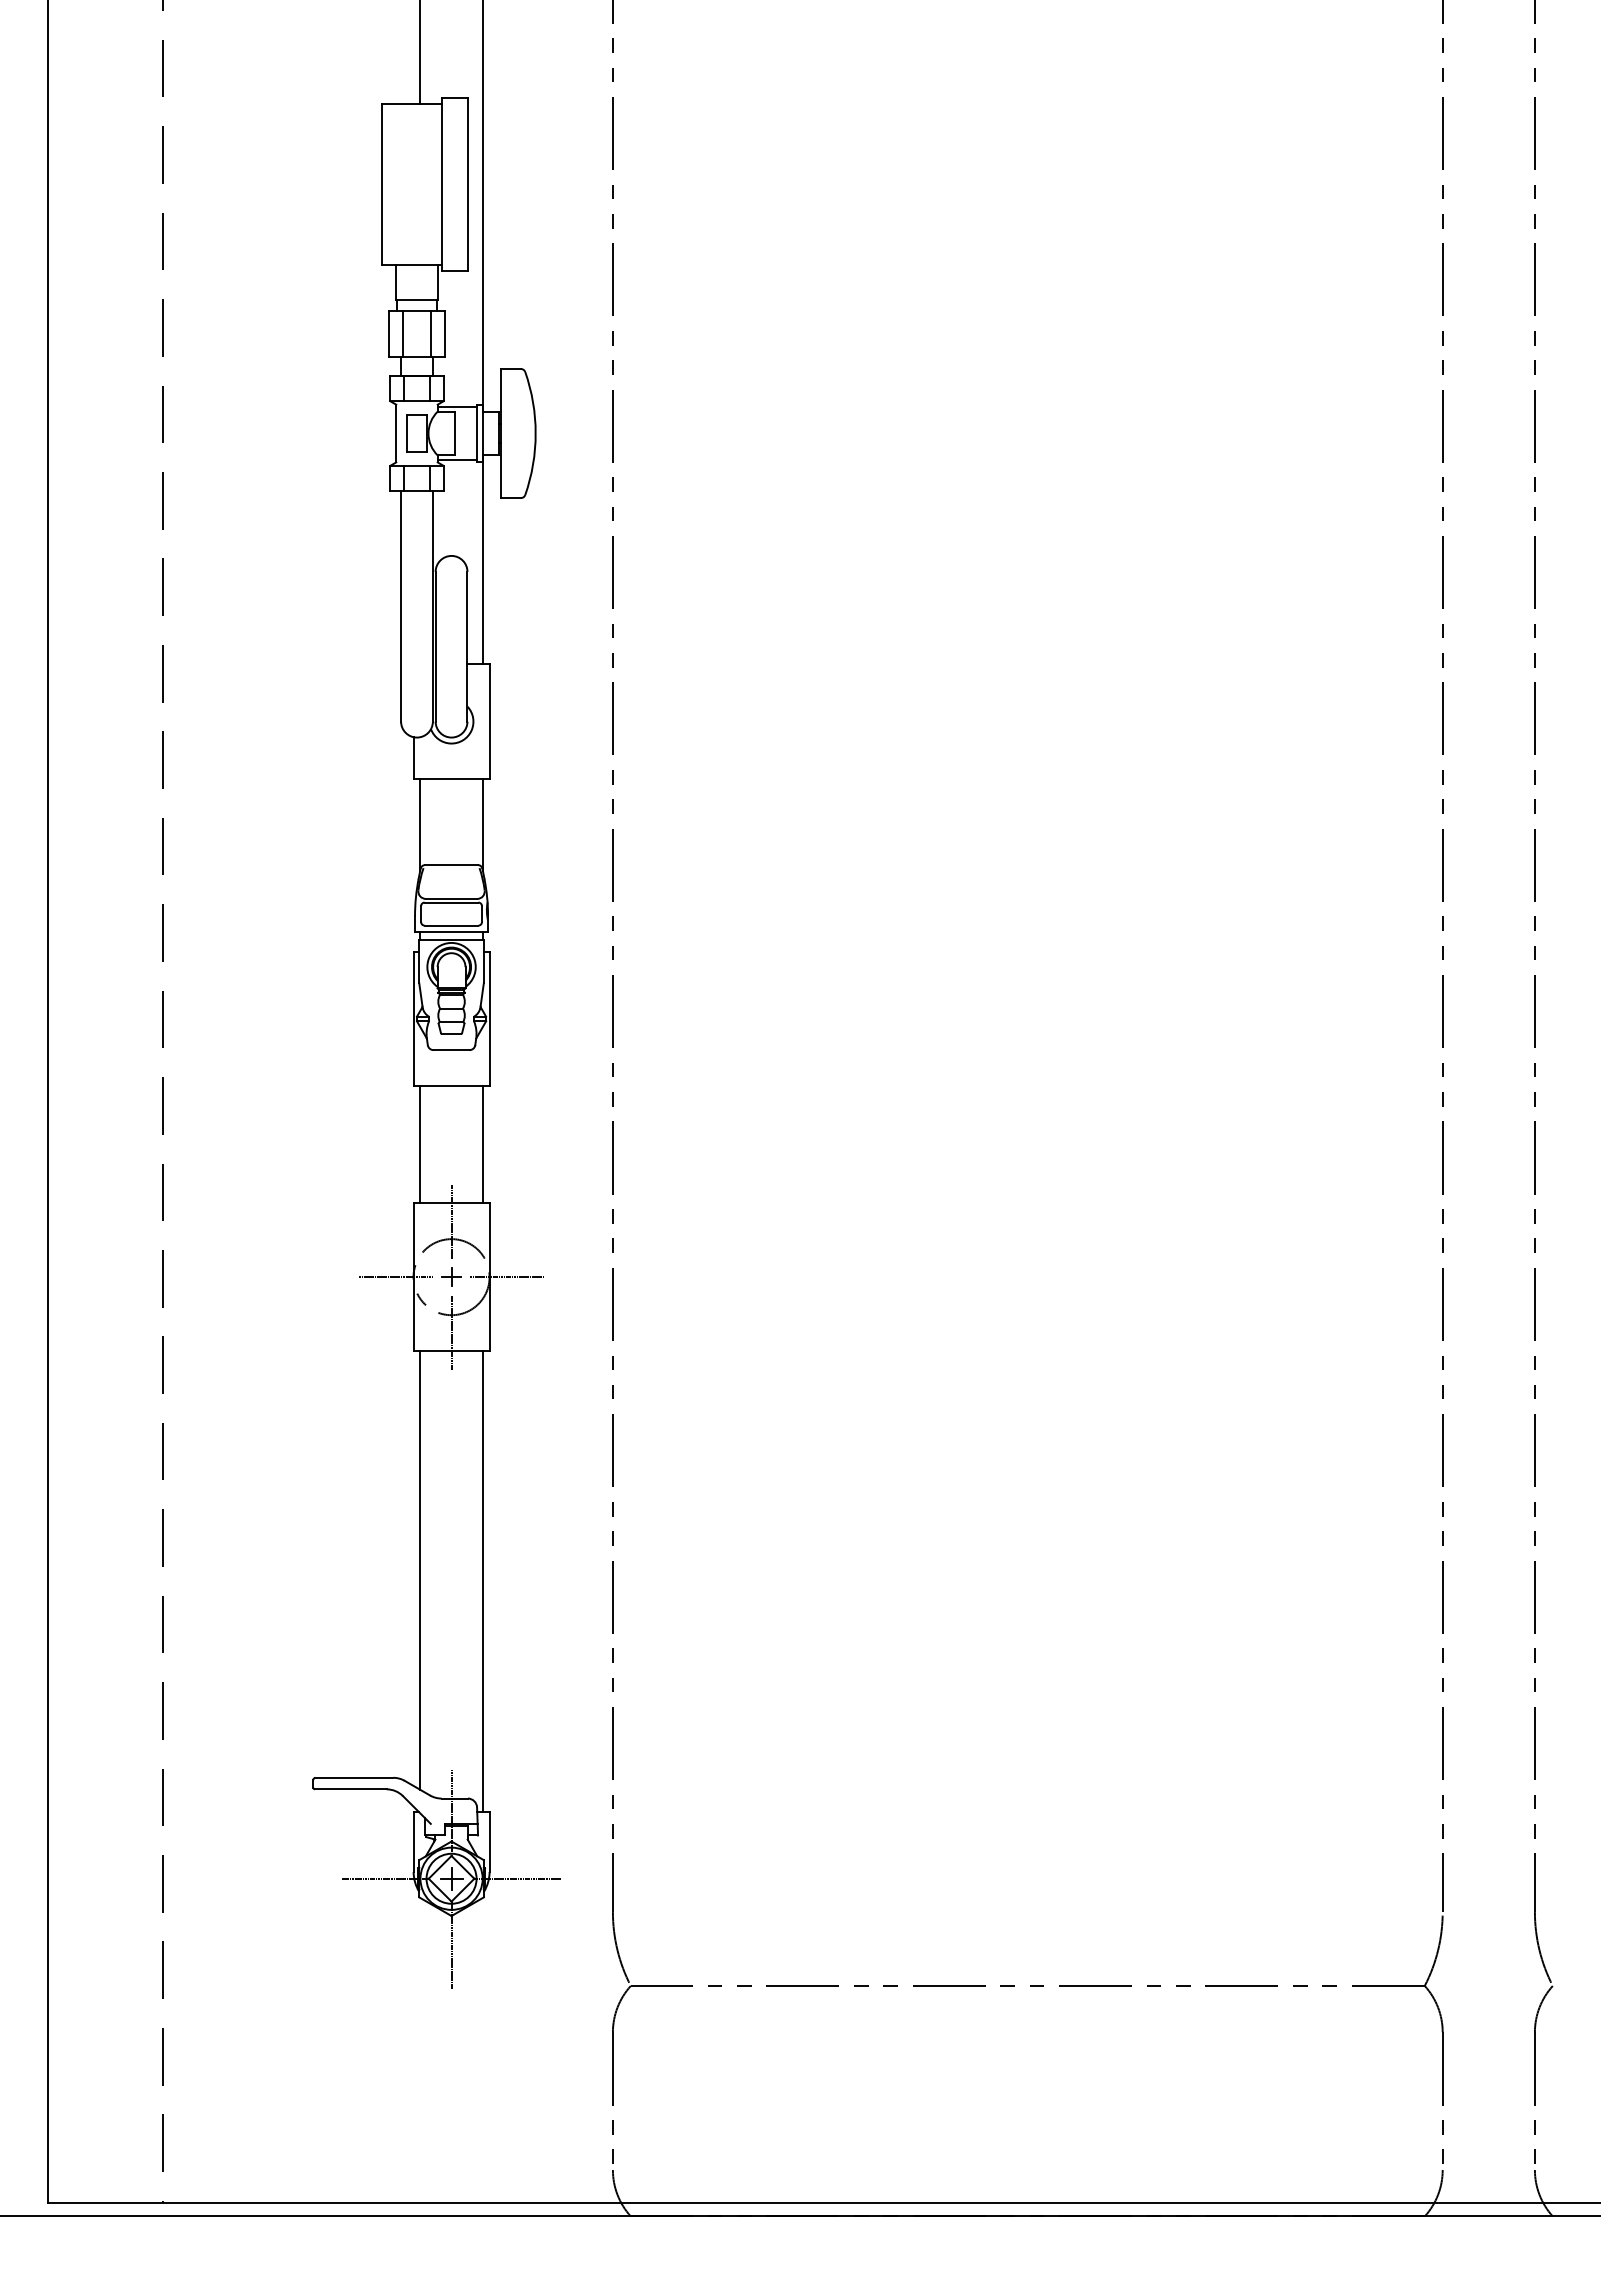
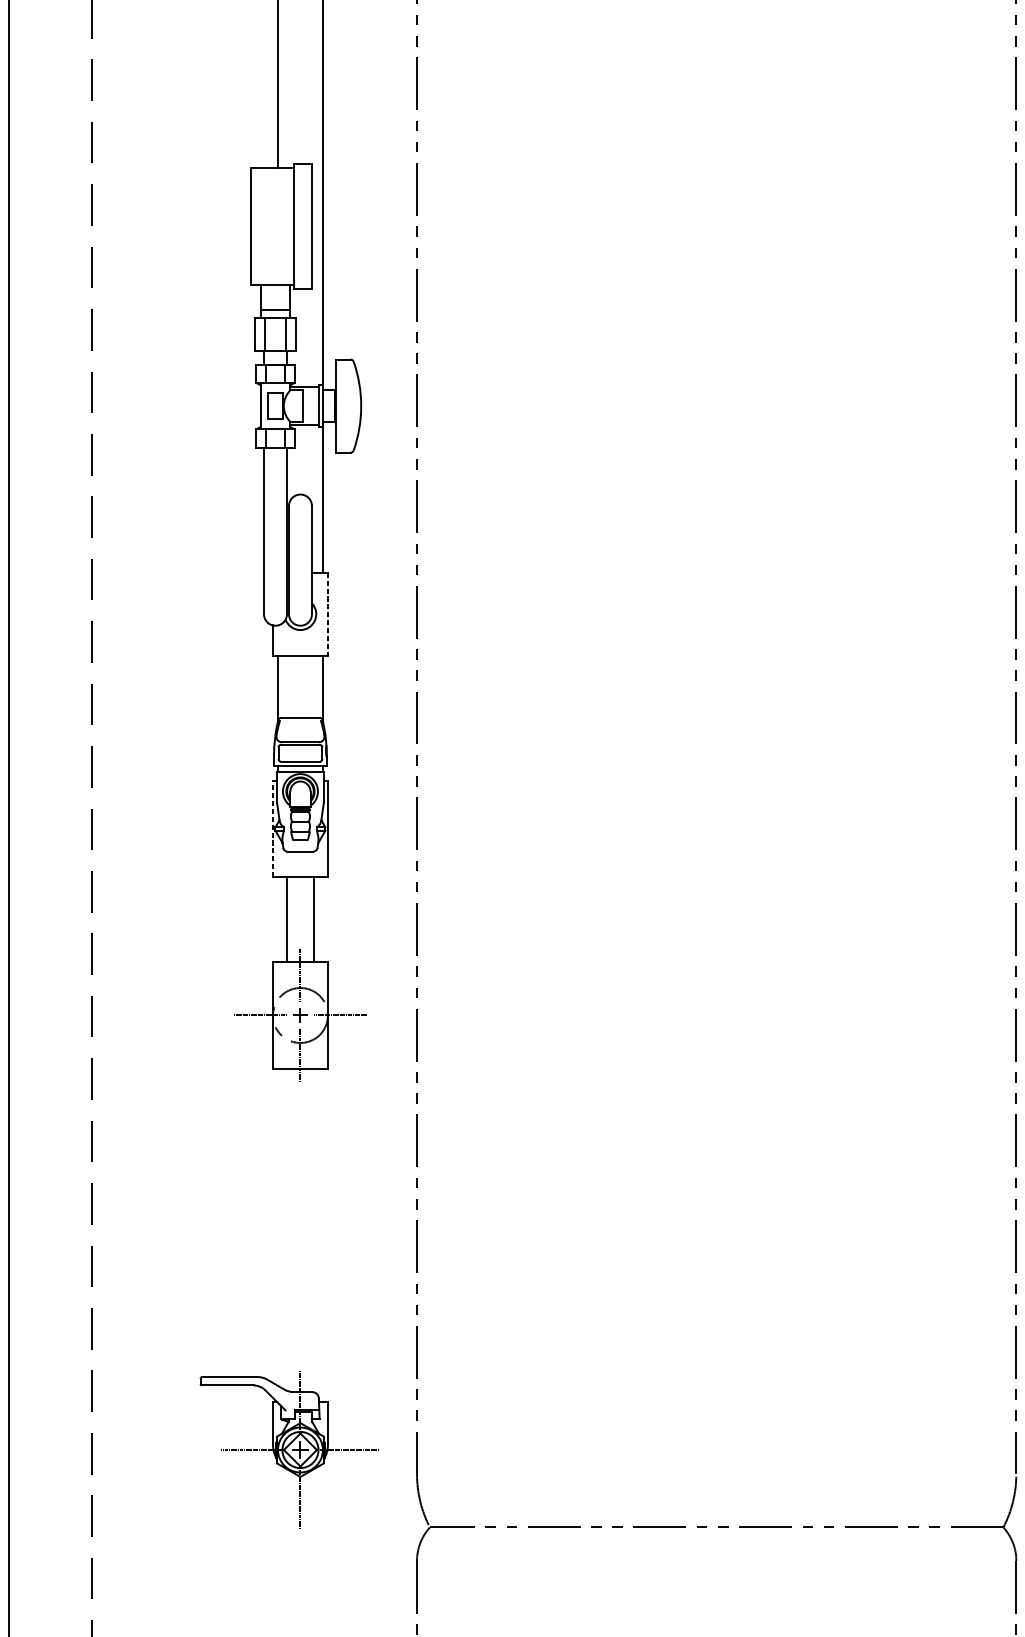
line: (489, 721) -> (327, 614), solid -> dashed
line: (413, 1019) -> (272, 829), solid -> dashed
line: (420, 1144) -> (314, 919), moved
line: (482, 1144) -> (286, 919), moved
line: (420, 1569) -> (278, 1226), removed
line: (482, 1580) -> (322, 1234), removed

